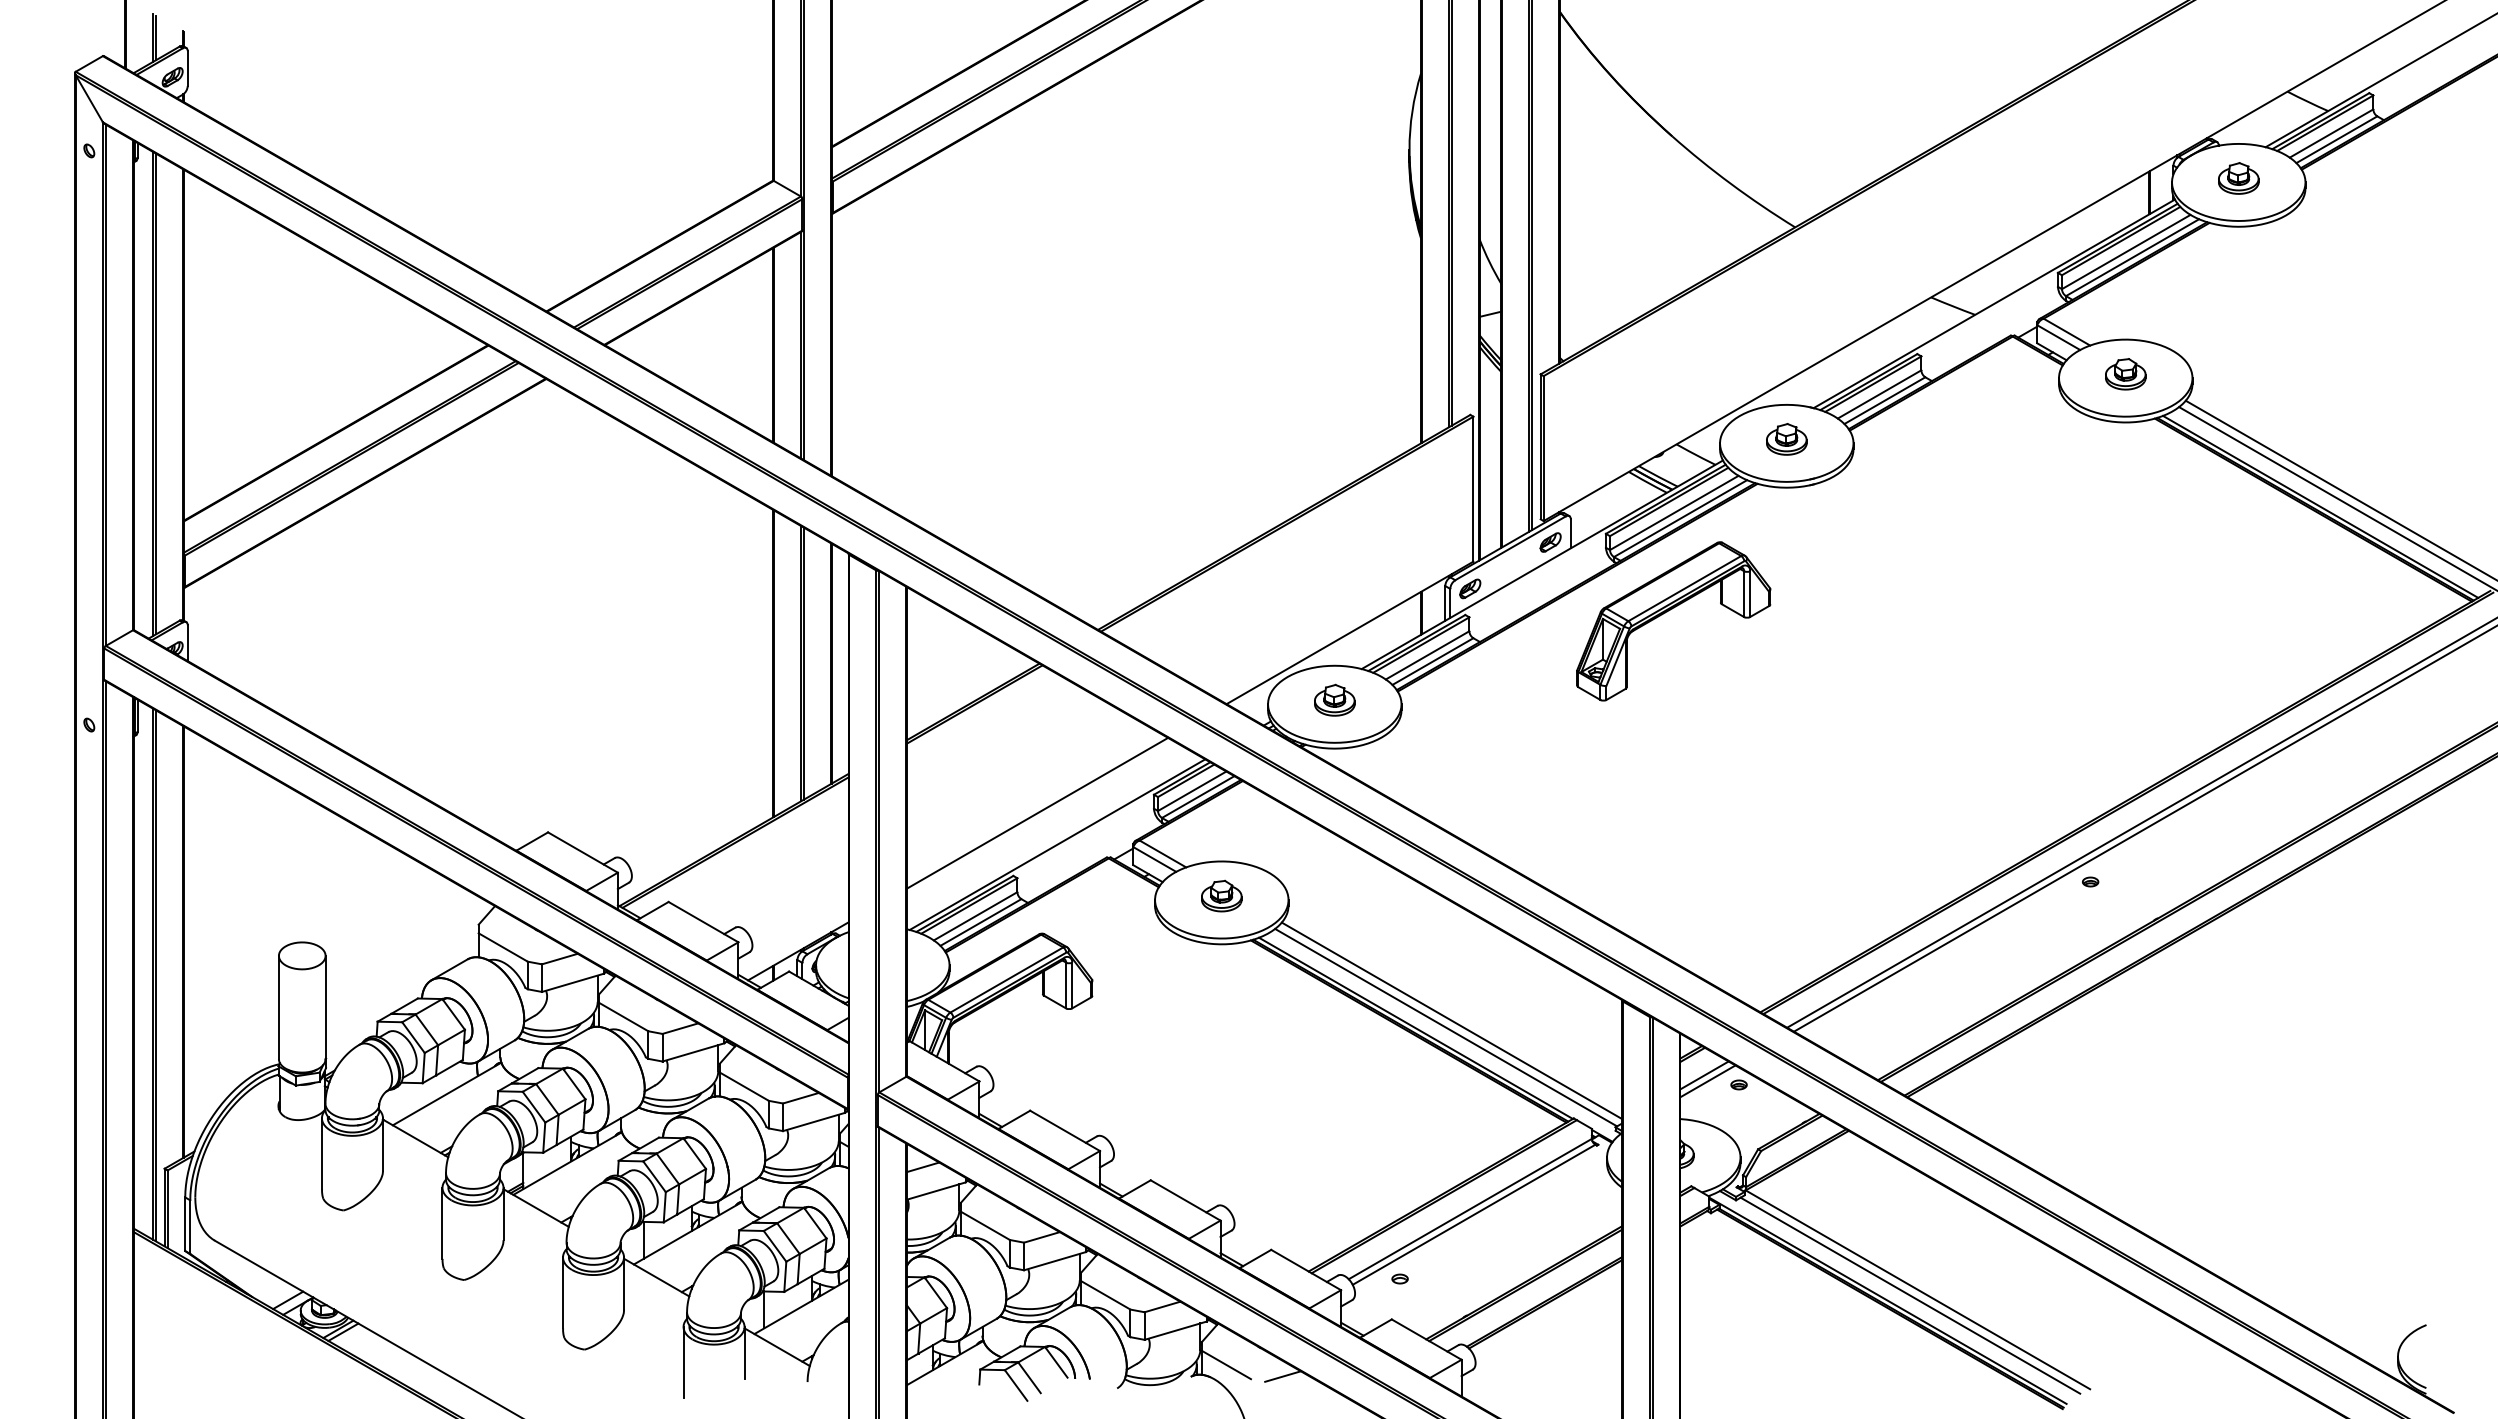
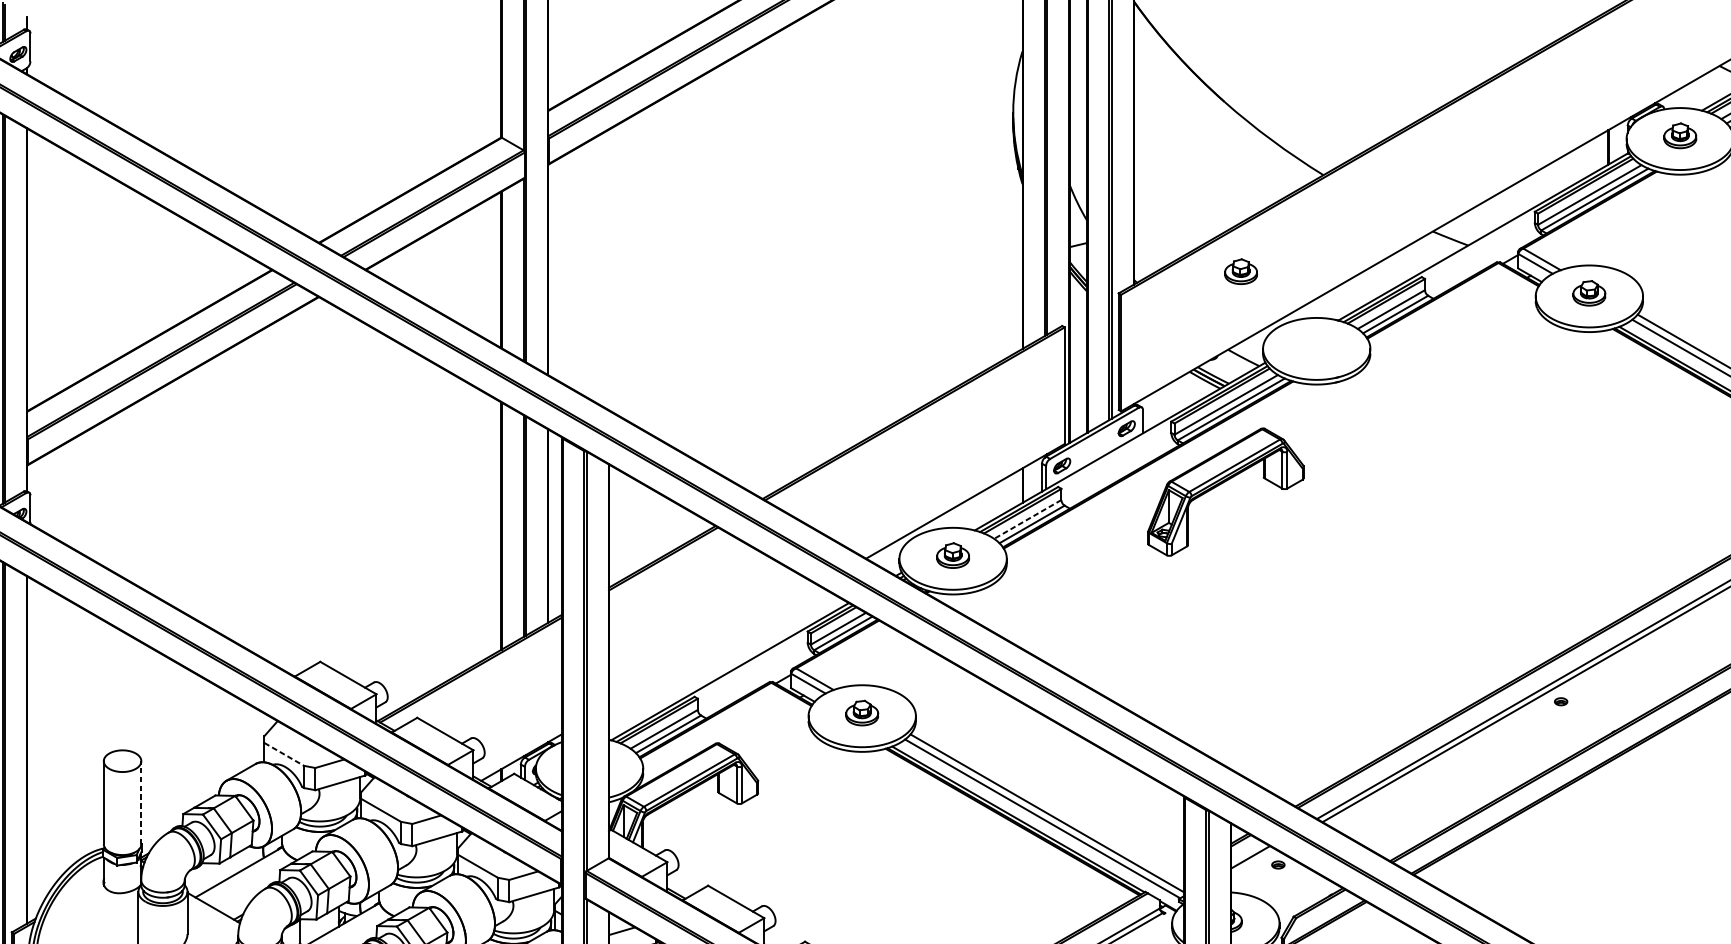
part: (1786, 439) -> (1240, 271), moved
line: (1427, 655) -> (1027, 519), solid -> dashed
line: (1037, 812) -> (714, 645), removed
line: (503, 947) -> (284, 754), solid -> dashed
line: (325, 1007) -> (141, 802), solid -> dashed
line: (1707, 1081) -> (1252, 862), removed

